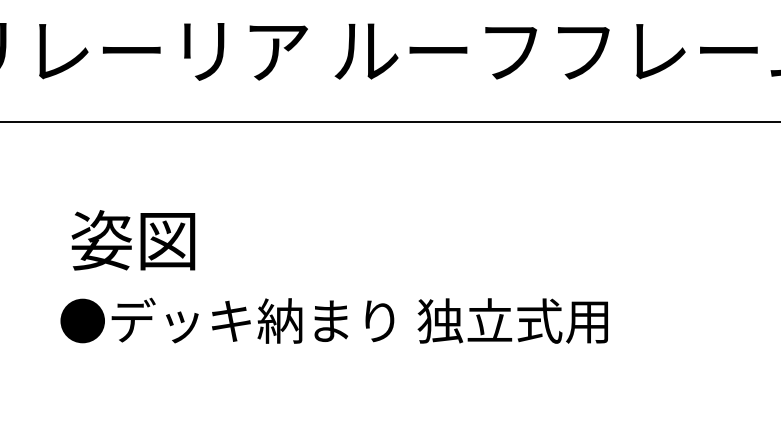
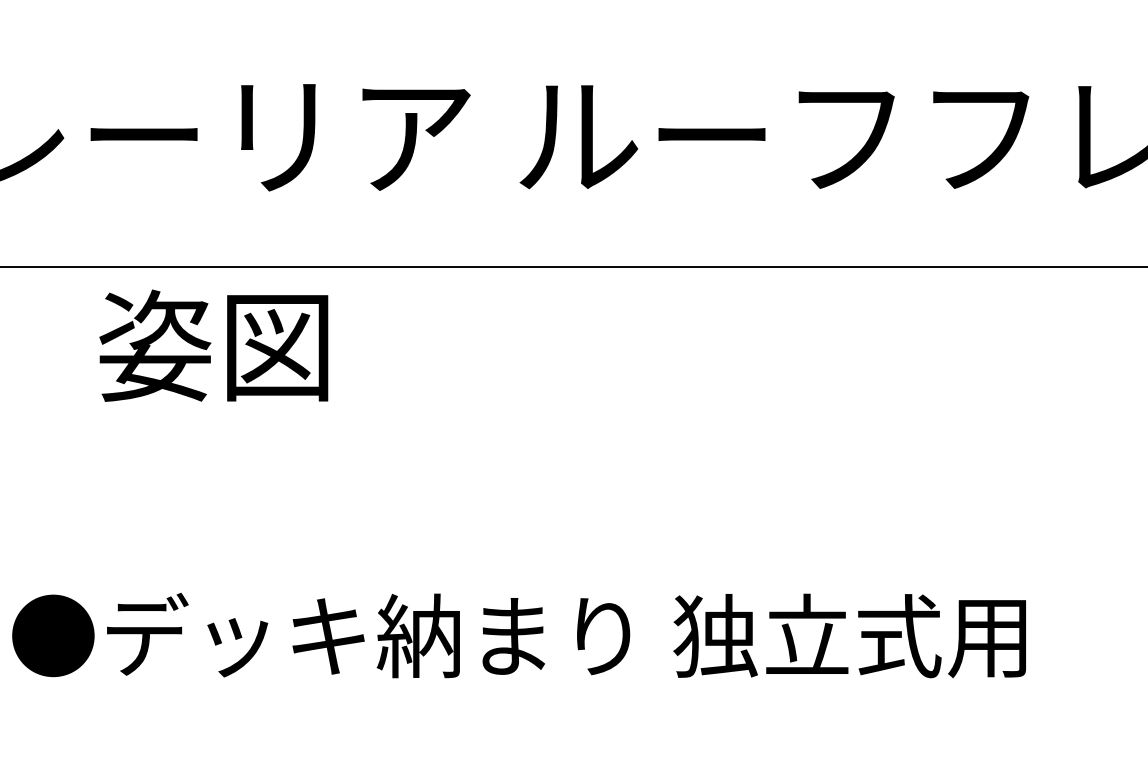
text: (133, 240) -> (214, 346), moved

